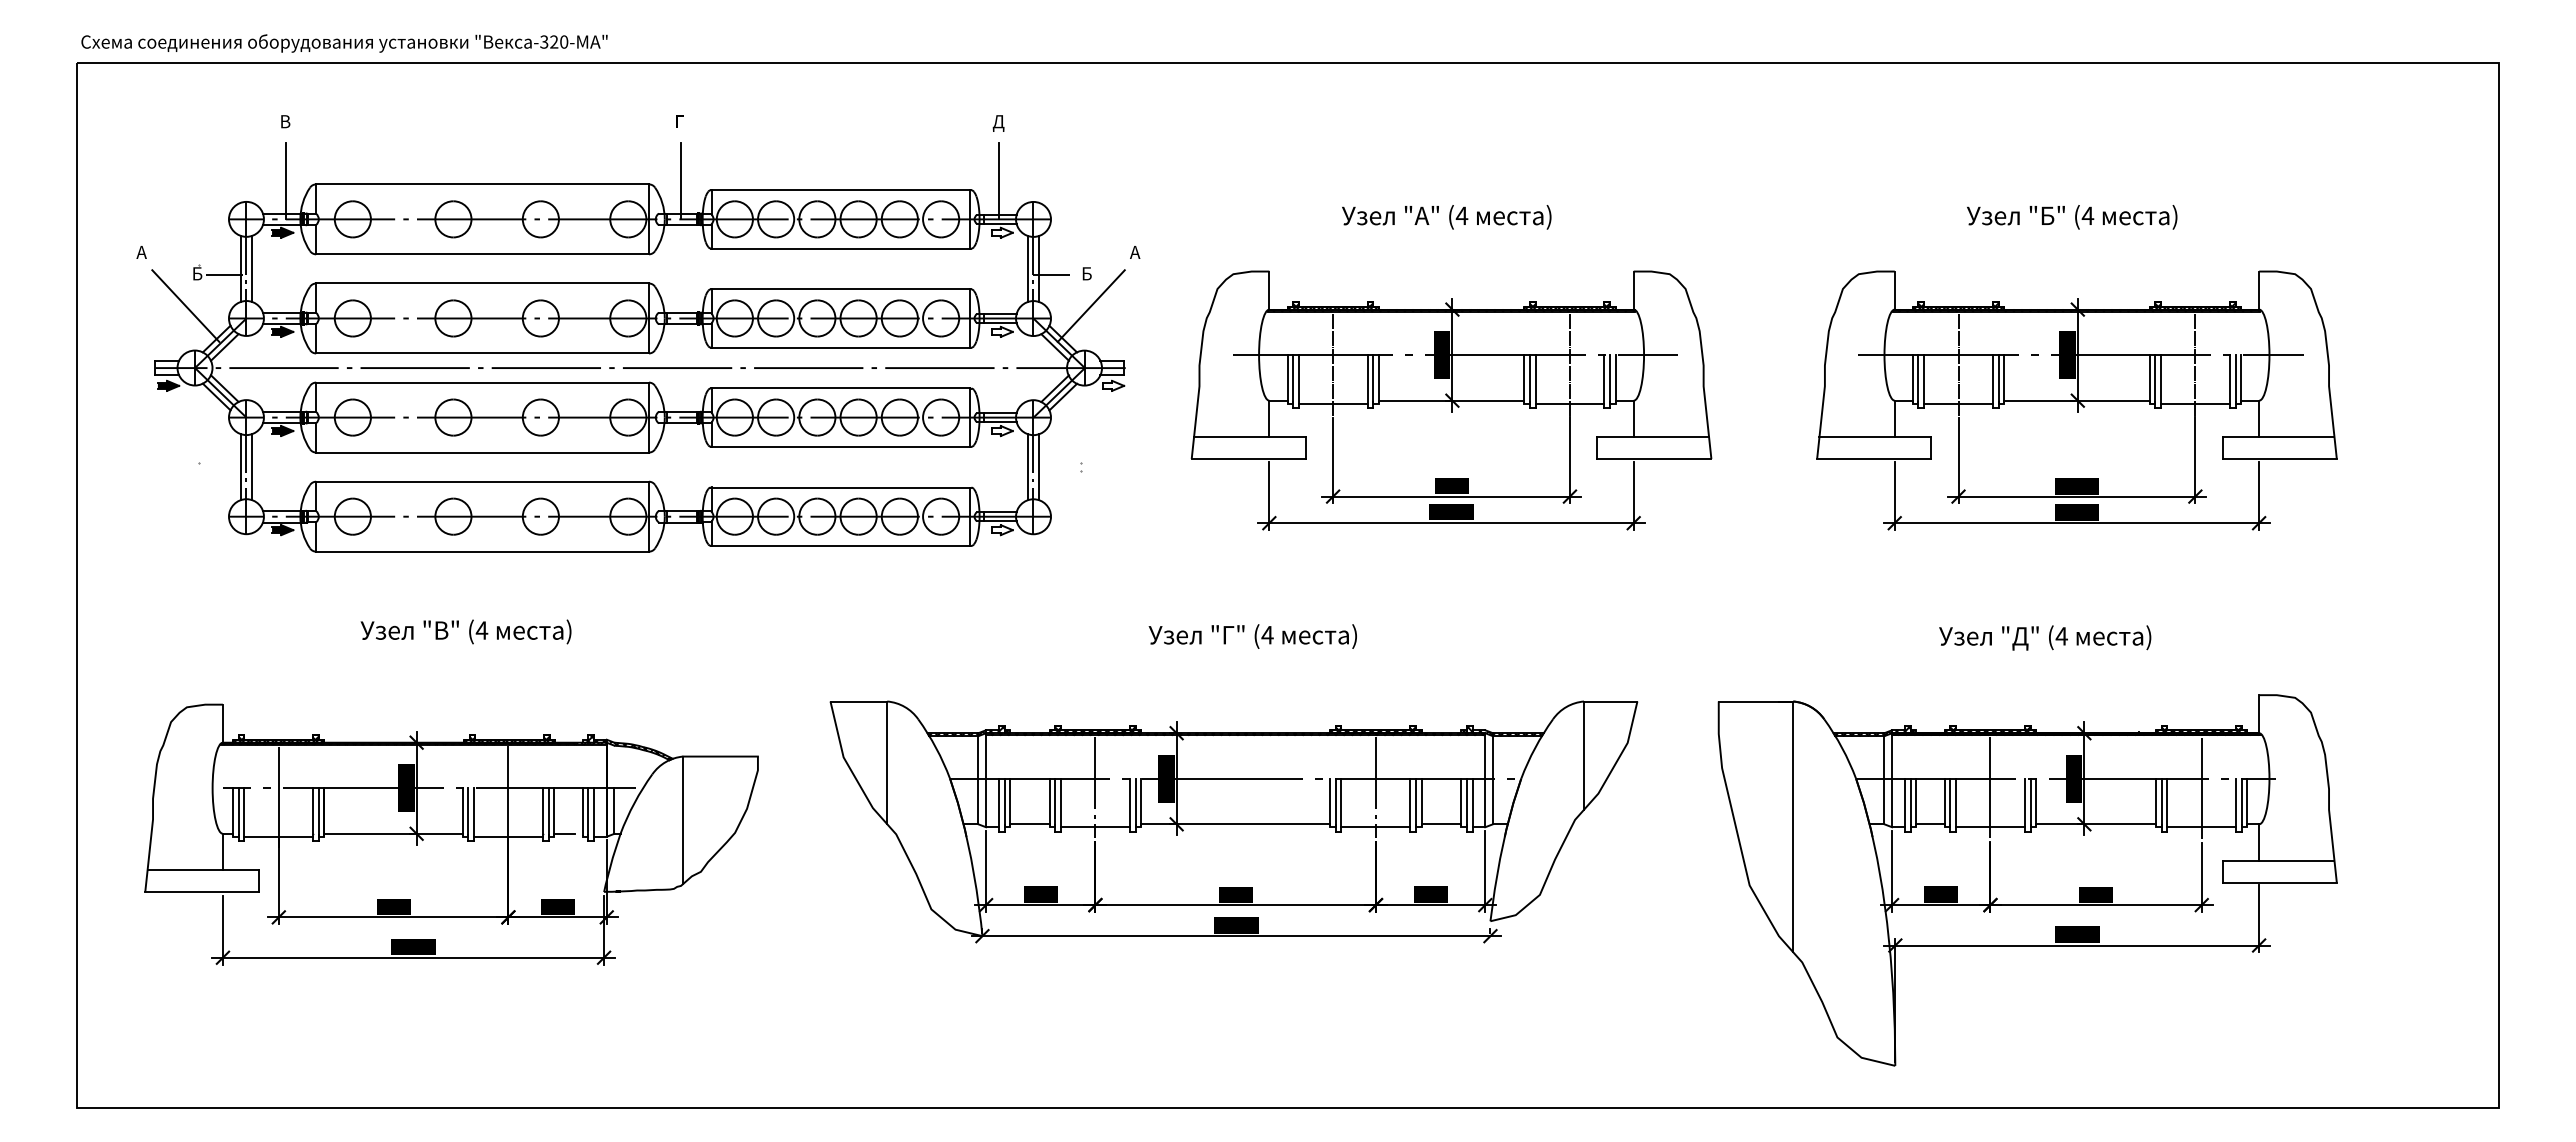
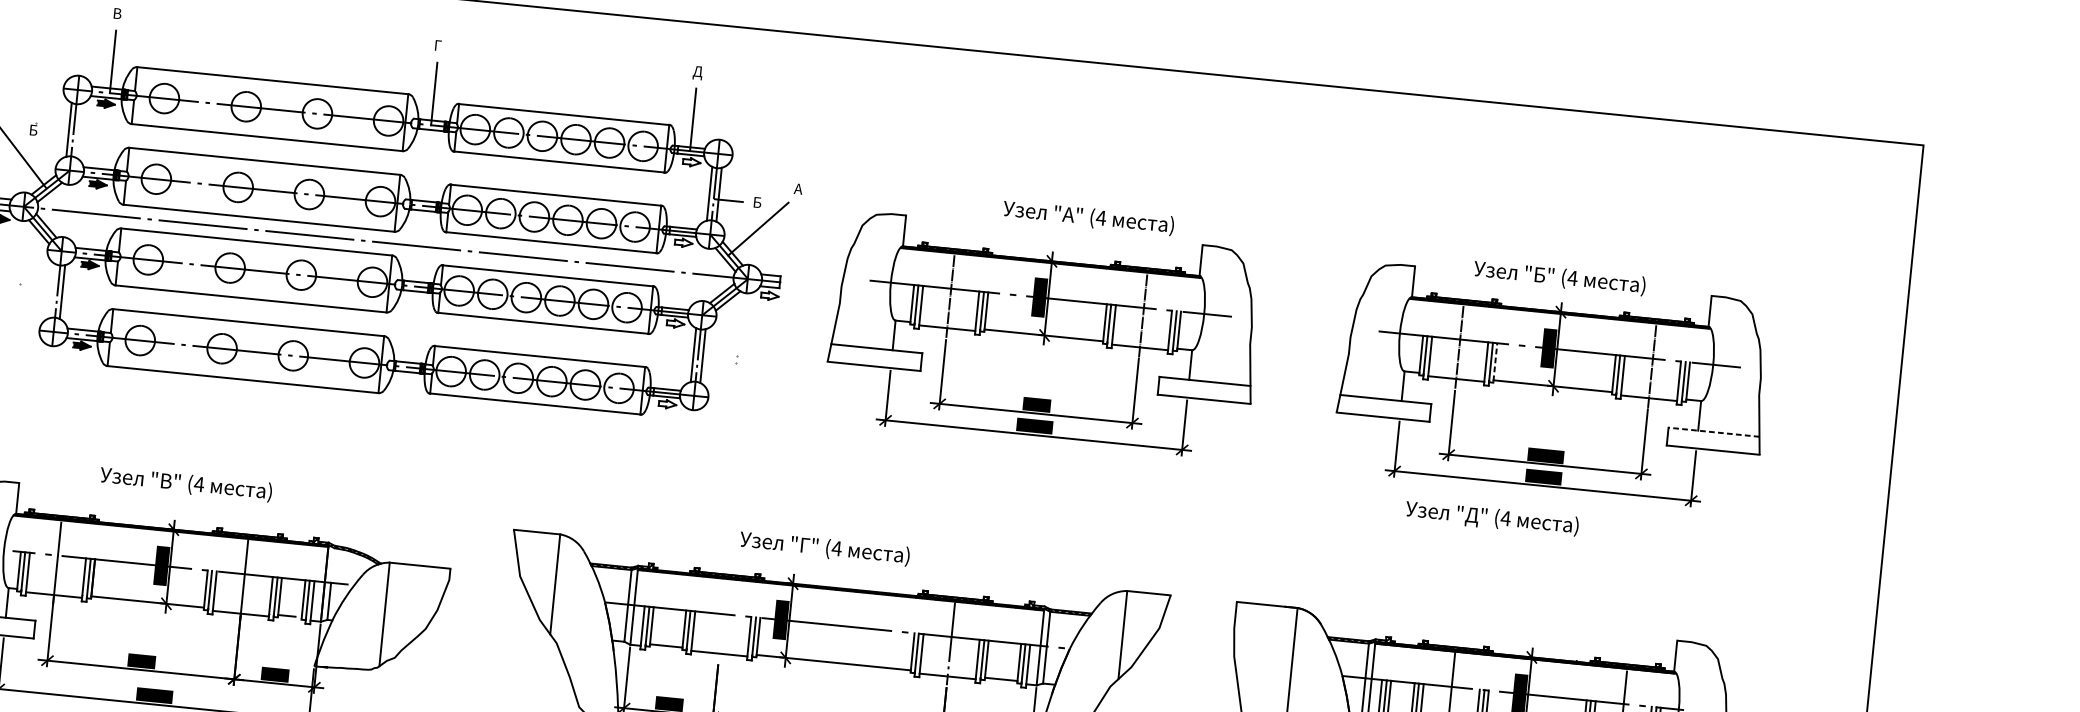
text: (1446, 217) -> (1088, 218), moved
text: (2072, 217) -> (1559, 278), moved
line: (252, 268) -> (78, 130), removed
line: (224, 274) -> (55, 133), removed
line: (2004, 377) -> (1495, 361), solid -> dashed
line: (2278, 437) -> (1713, 432), solid -> dashed
line: (240, 466) -> (52, 290), removed
text: (465, 631) -> (185, 483), moved
text: (1252, 636) -> (824, 548), moved
text: (2045, 637) -> (1492, 518), moved
line: (1095, 787) -> (722, 621), removed

